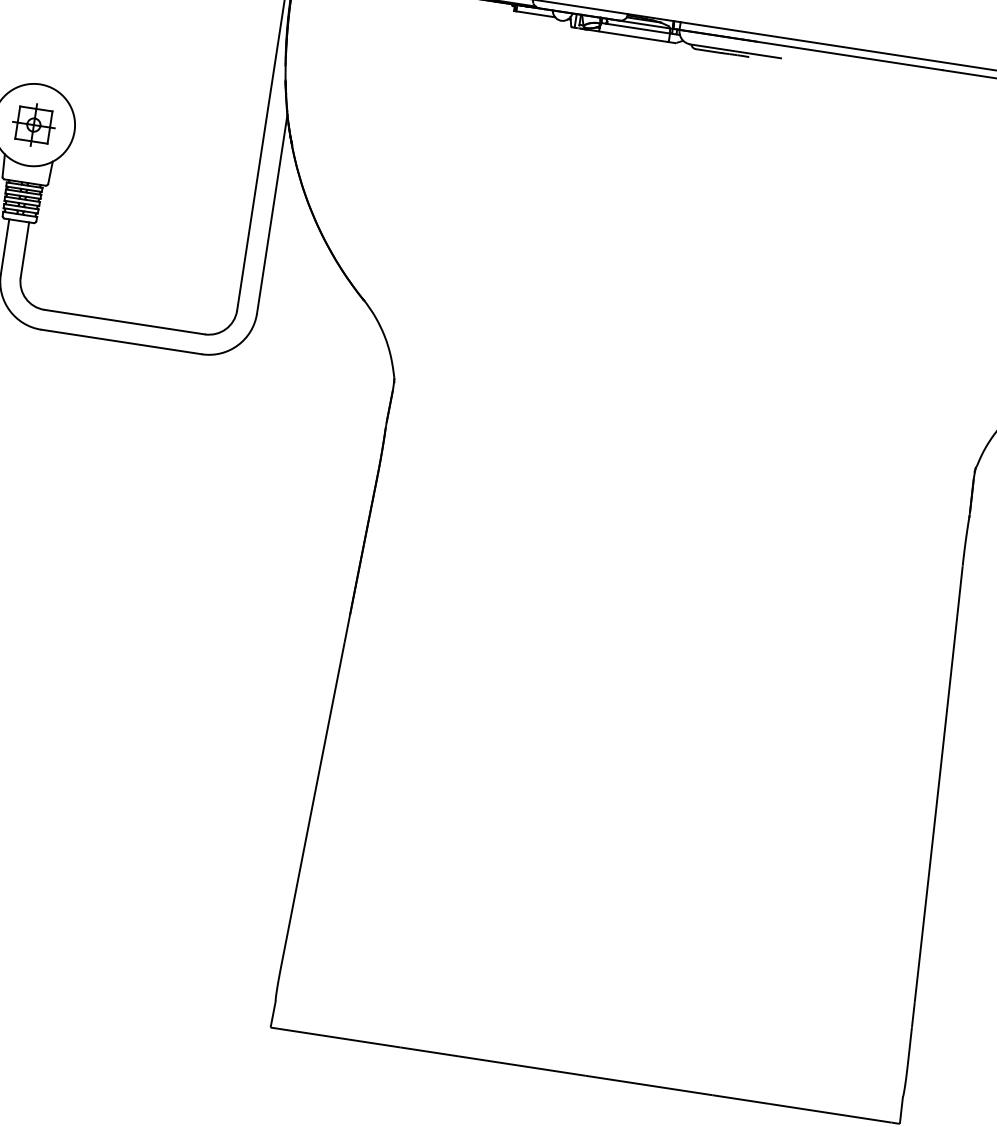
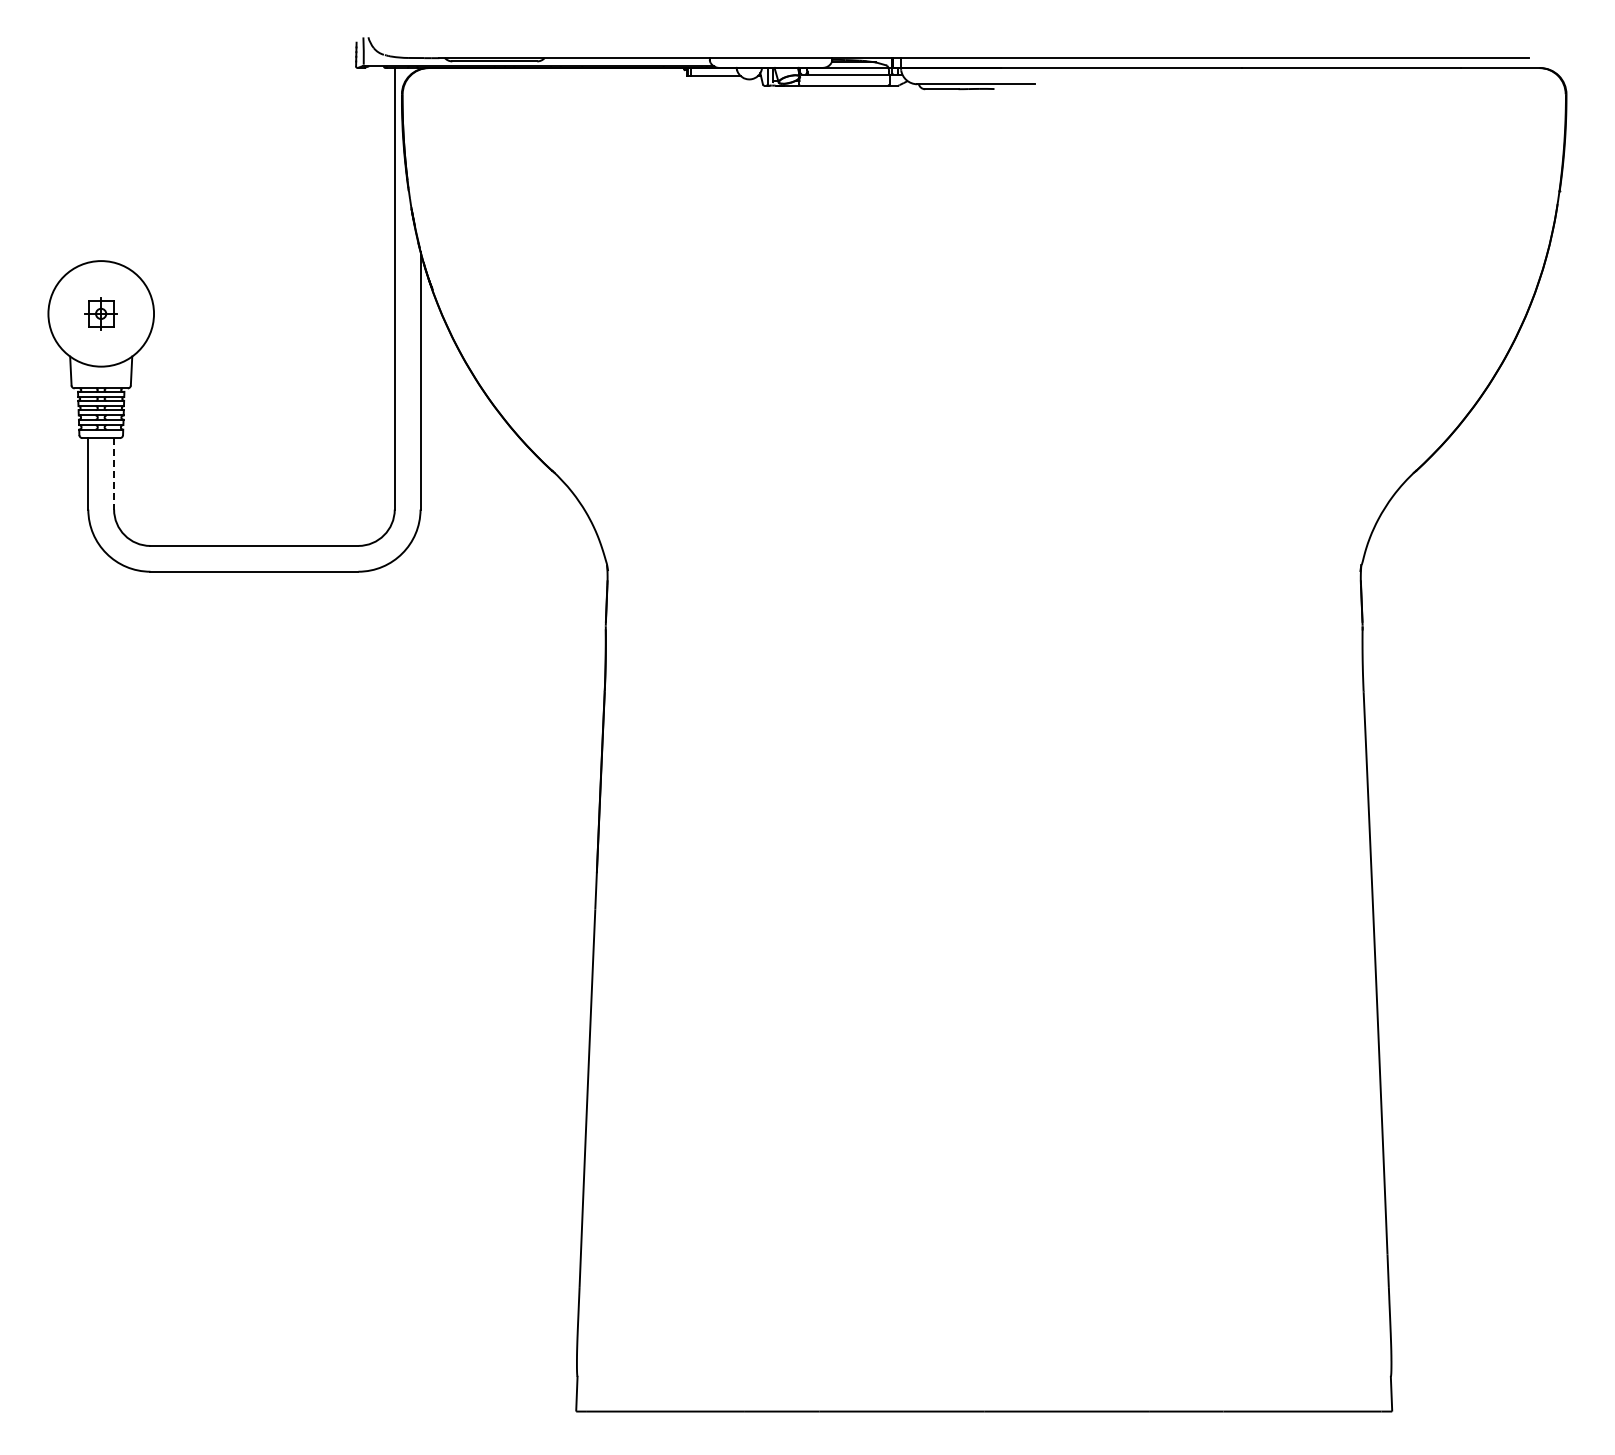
part: (33, 124) -> (100, 313), size x0.6
line: (25, 249) -> (114, 473), solid -> dashed

